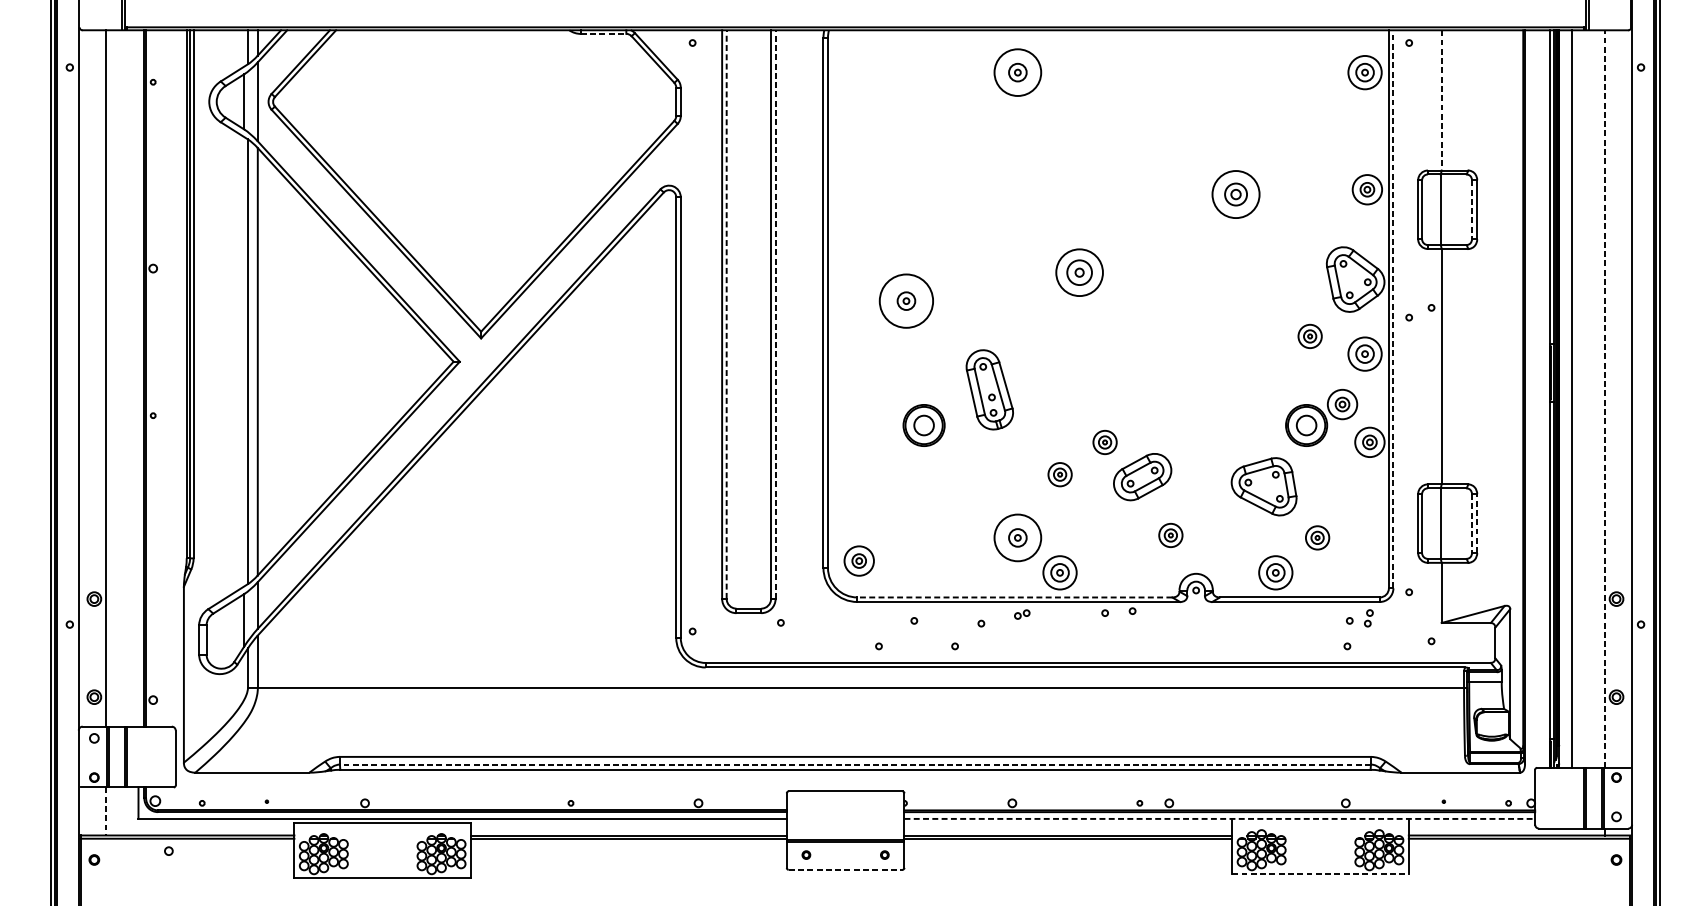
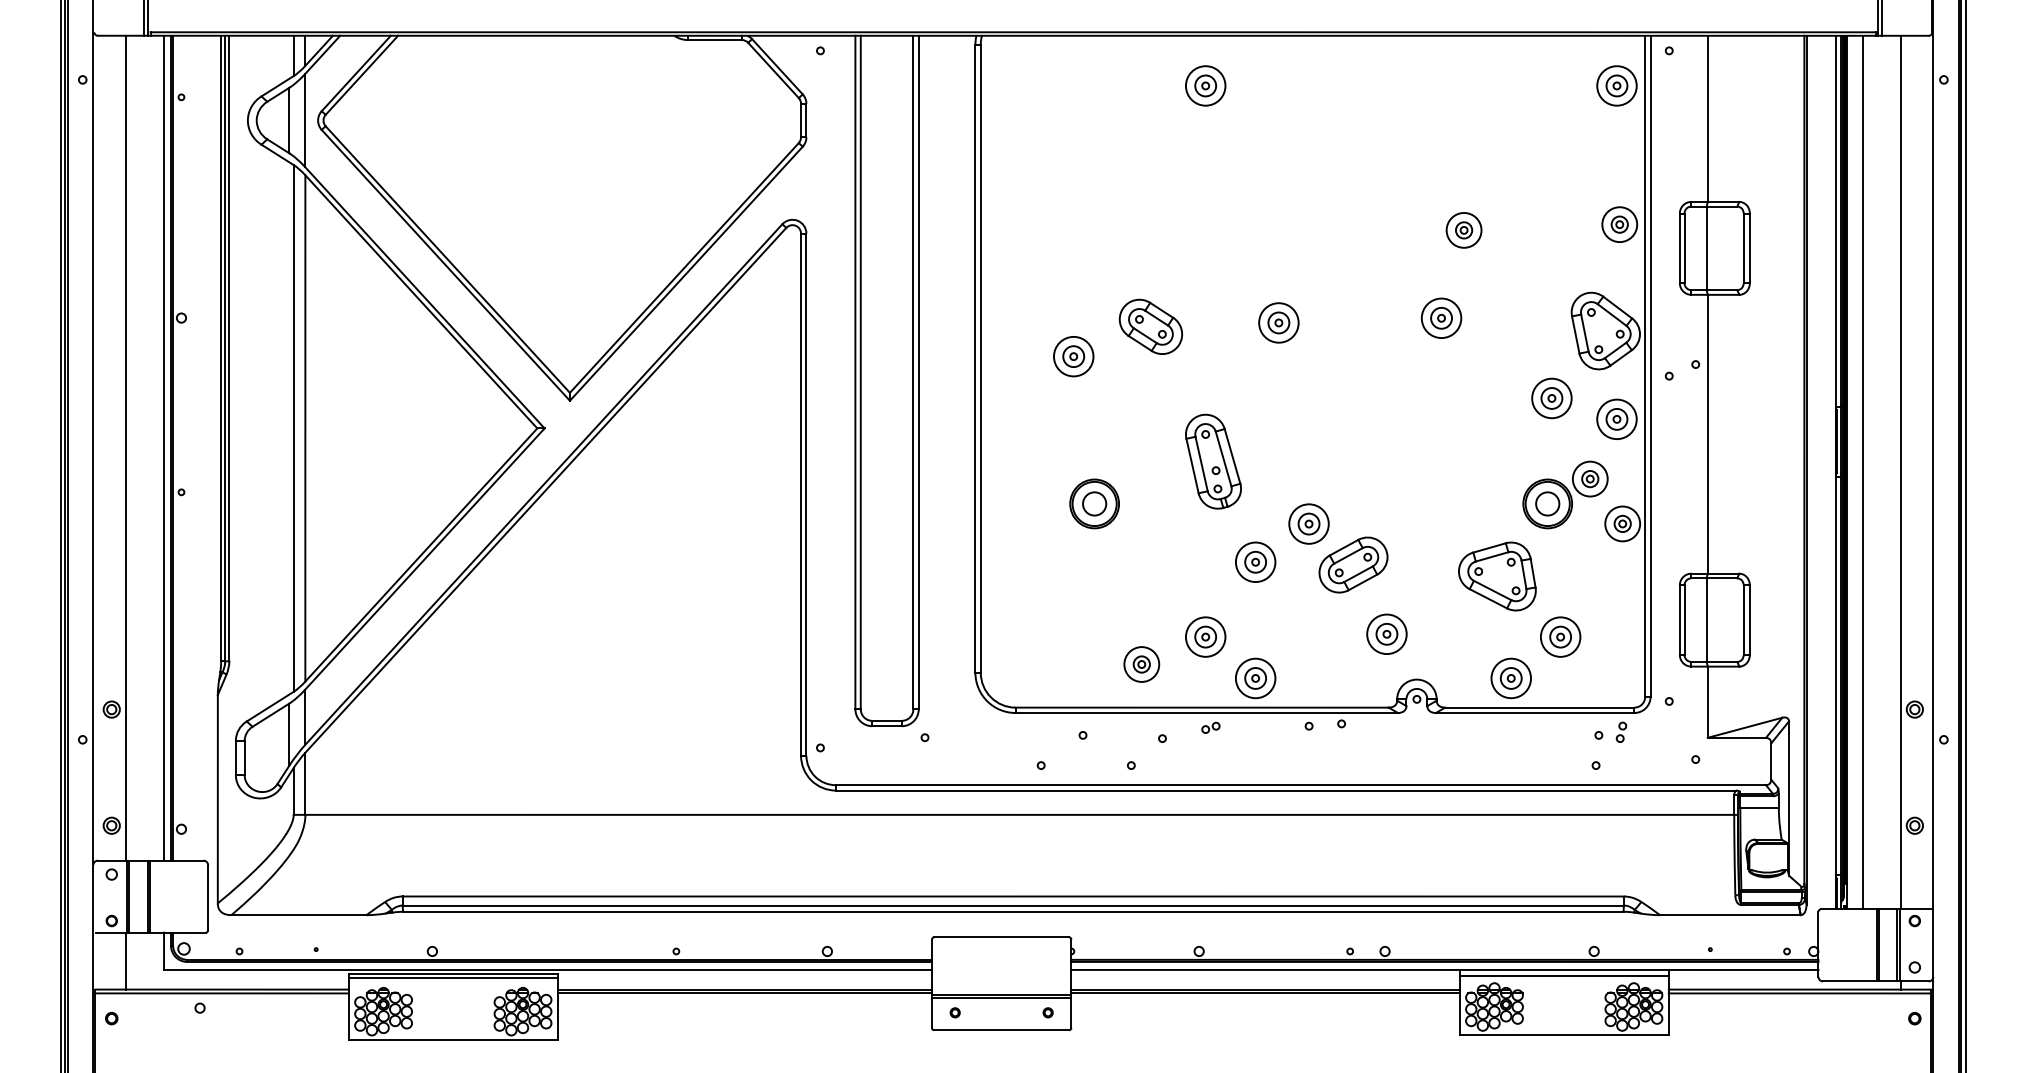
line: (603, 34) -> (714, 40), dashed -> solid
circle: (1017, 72) -> (1205, 85), size x0.71
line: (1441, 100) -> (1707, 119), dashed -> solid
part: (1235, 194) -> (1463, 230), size x0.62
line: (1471, 209) -> (1743, 248), dashed -> solid
part: (1216, 268) -> (1441, 317), added
part: (1079, 272) -> (1278, 322), size x0.71
part: (971, 275) -> (1150, 326), added
circle: (906, 301) -> (1073, 356), size x0.62
line: (1393, 309) -> (1650, 366), dashed -> solid
line: (726, 314) -> (860, 372), dashed -> solid
line: (775, 314) -> (918, 372), dashed -> solid
part: (1309, 336) -> (1551, 398), size x1.43
line: (138, 377) -> (164, 447), added
part: (989, 389) -> (1213, 461), moved
line: (1604, 398) -> (1900, 472), dashed -> solid
part: (1104, 442) -> (1308, 523), size x1.43
part: (1059, 474) -> (1255, 561), size x1.43
line: (1471, 523) -> (1743, 620), dashed -> solid
line: (1476, 523) -> (1749, 620), dashed -> solid
part: (1170, 534) -> (1386, 633), size x1.43
circle: (1017, 537) -> (1205, 636), size x0.71
part: (1317, 537) -> (1560, 636), size x1.43
part: (858, 561) -> (1141, 664), moved
line: (1015, 597) -> (1202, 707), dashed -> solid
line: (855, 764) -> (1013, 905), dashed -> solid
line: (105, 811) -> (125, 961), dashed -> solid
line: (1219, 818) -> (1444, 969), dashed -> solid
line: (1319, 823) -> (1563, 975), added
line: (382, 826) -> (452, 978), added
line: (846, 870) -> (1002, 1030), dashed -> solid
line: (1320, 873) -> (1564, 1034), dashed -> solid

